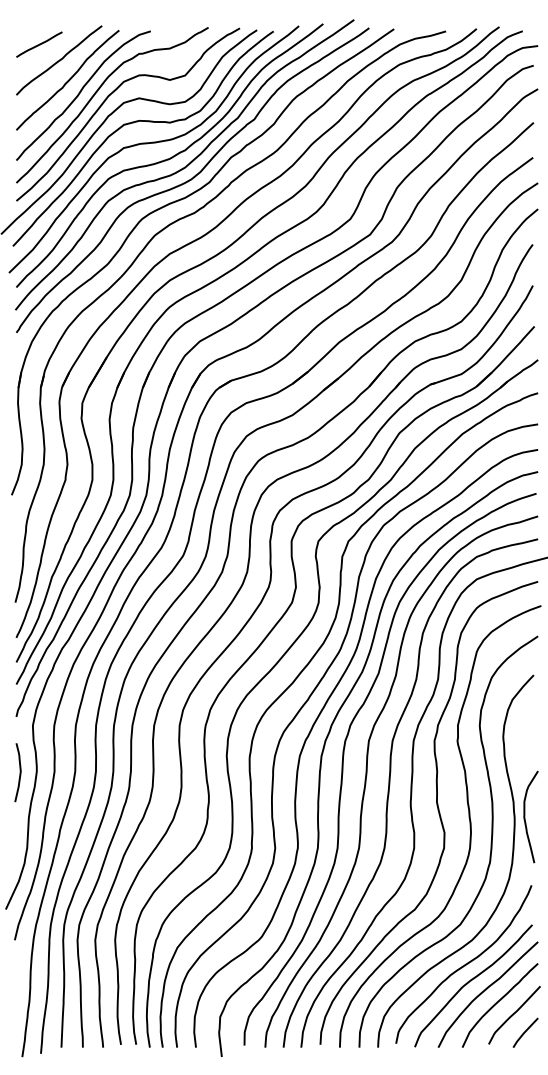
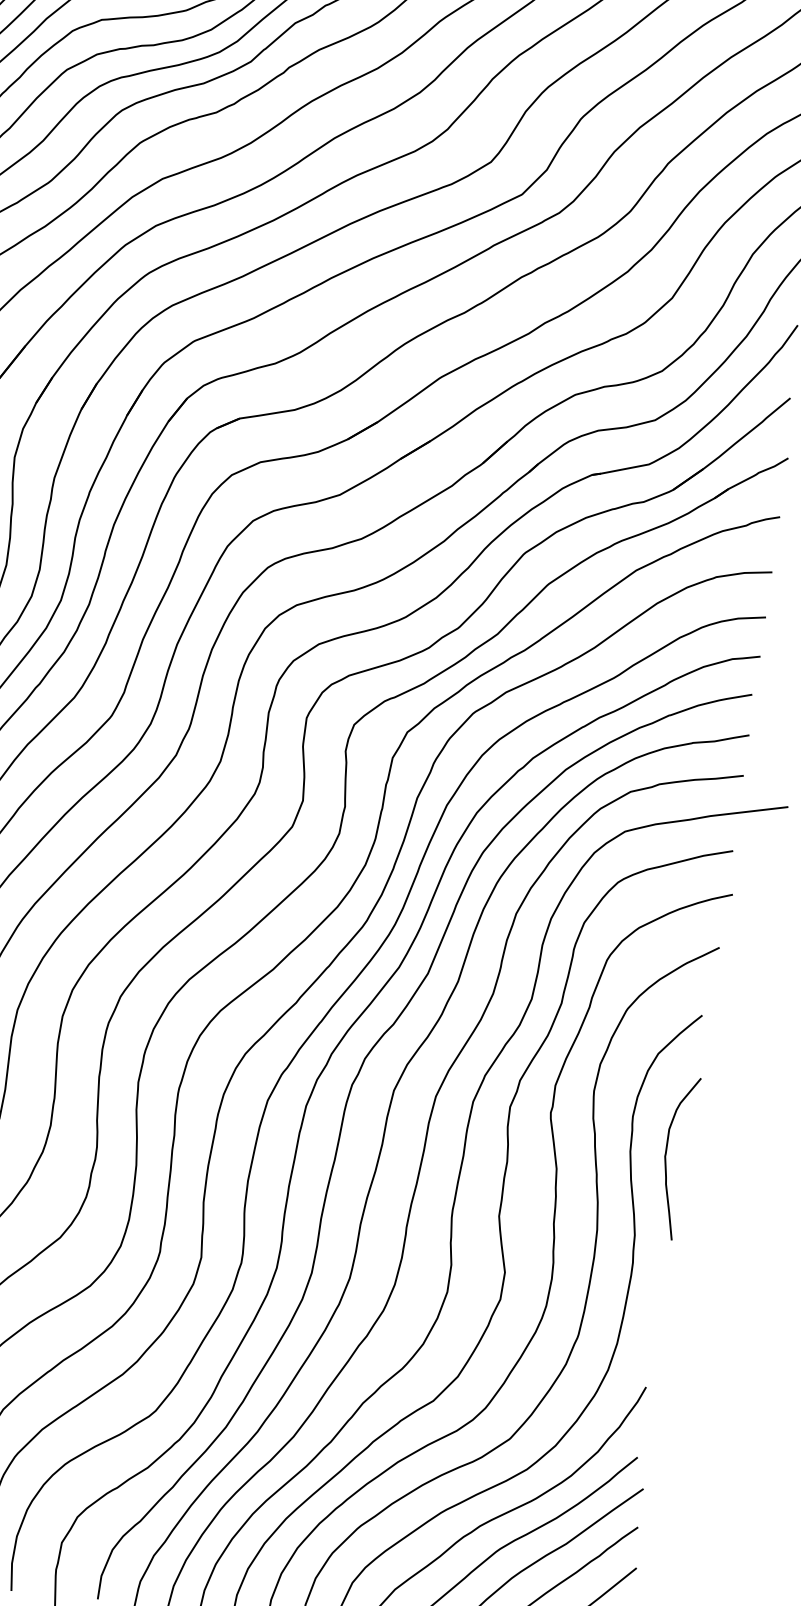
curve: (525, 816) -> (667, 1155), moved

